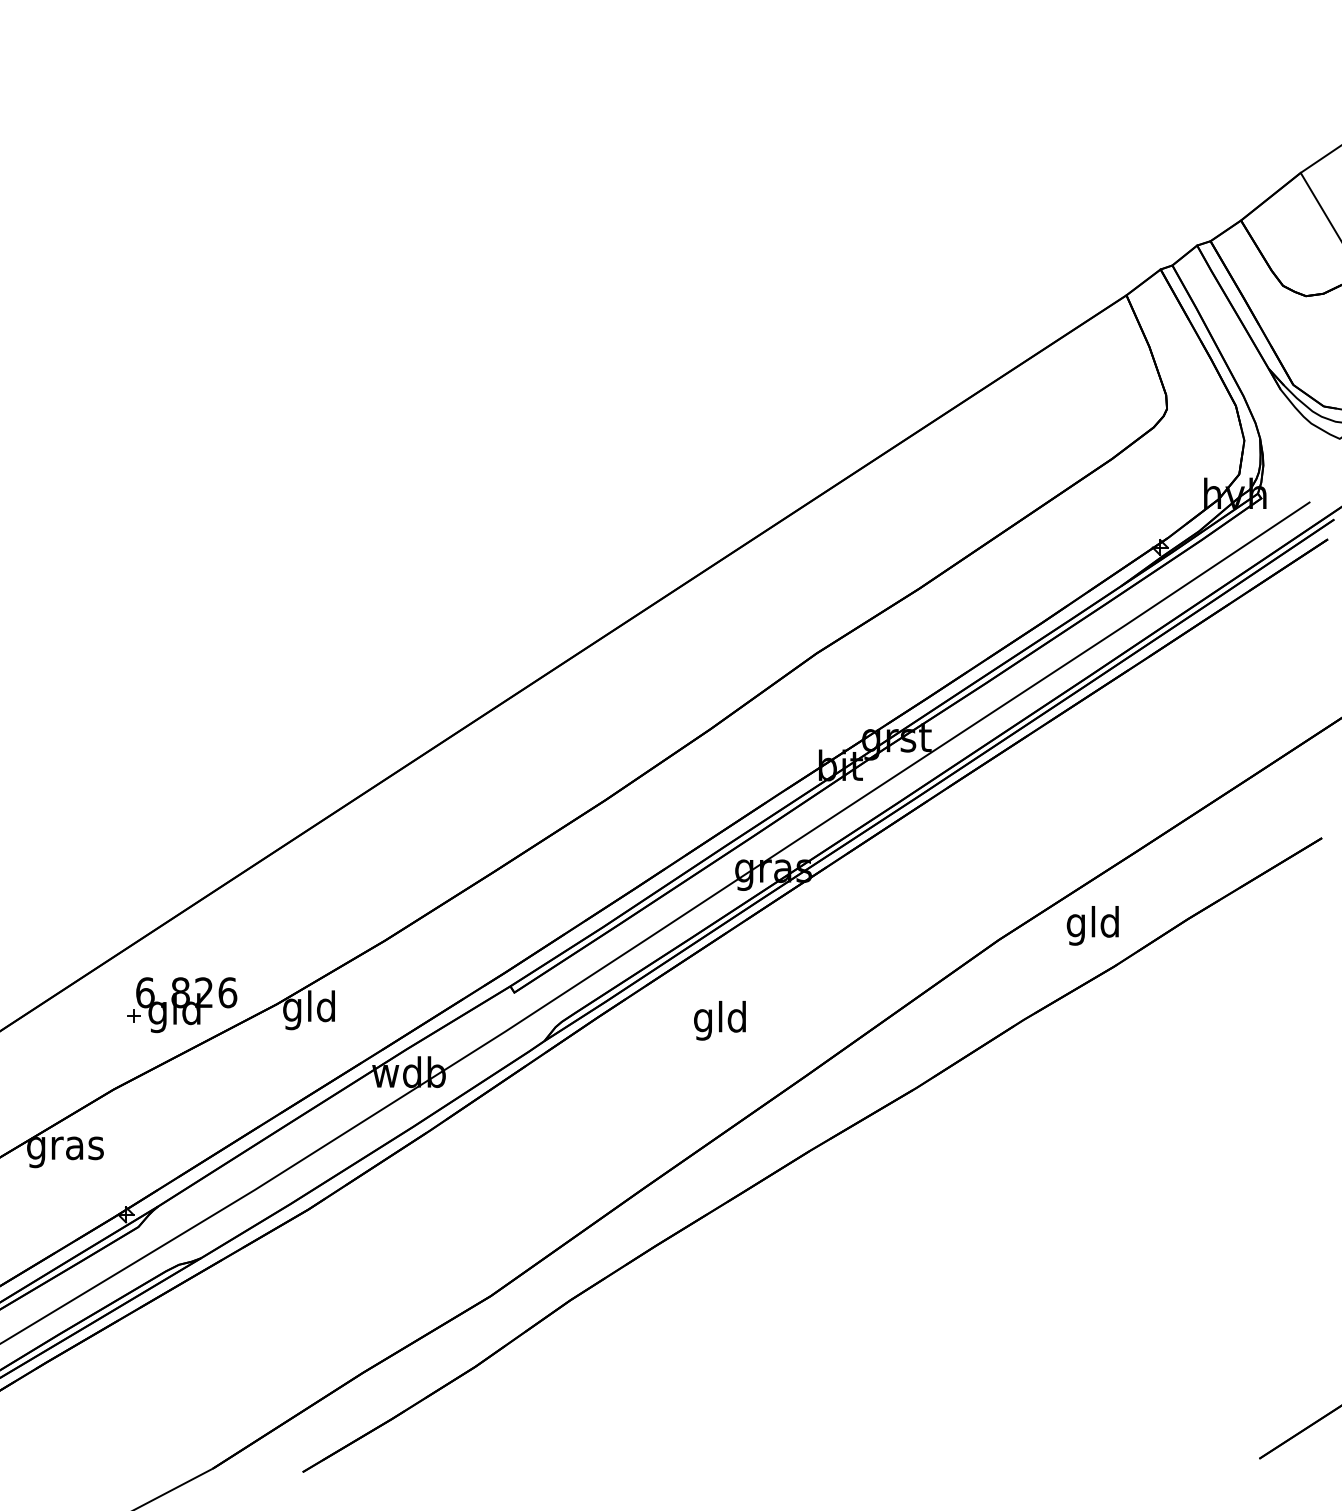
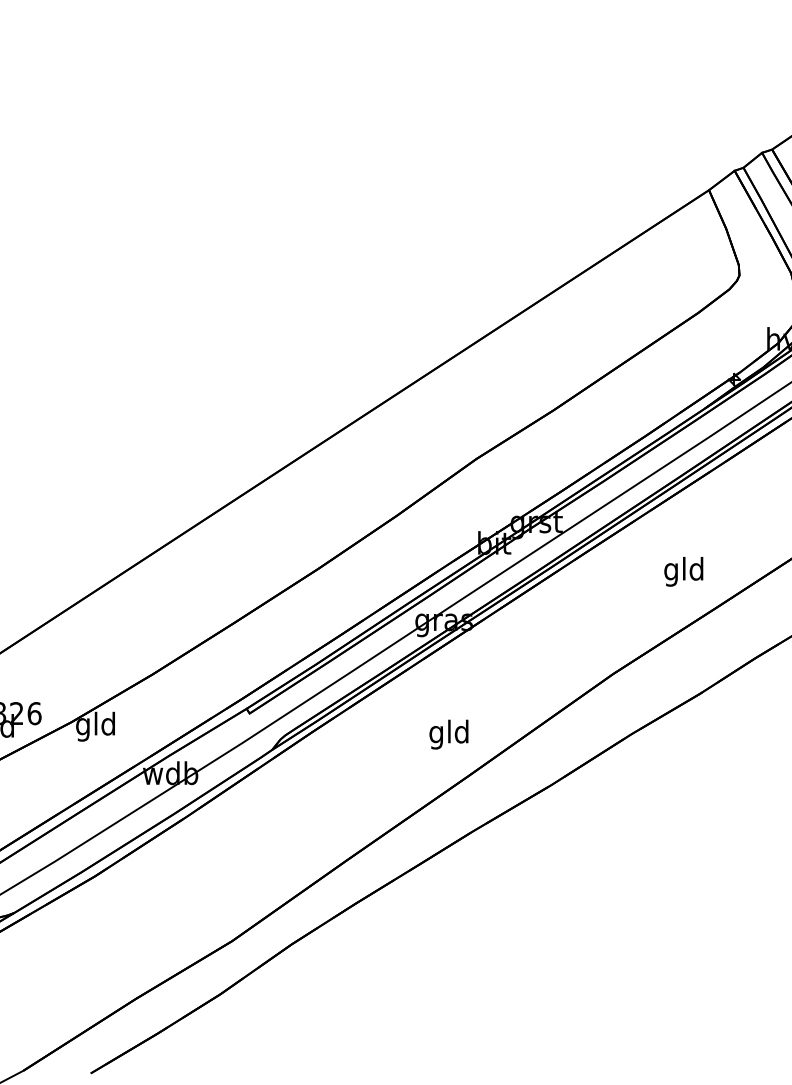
text: (1092, 925) -> (683, 571), moved
text: (719, 1020) -> (448, 734), moved

